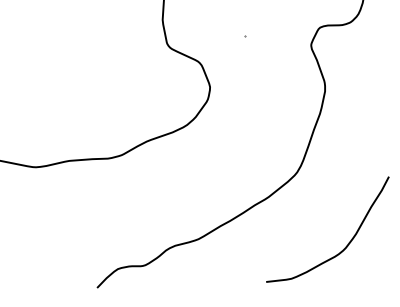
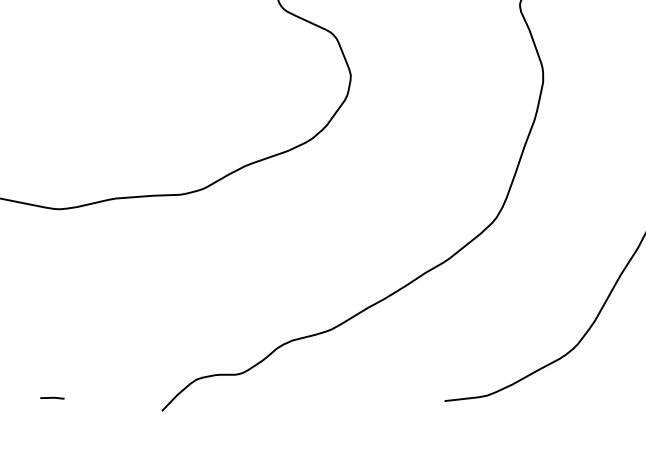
line: (31, 280) -> (52, 398), added

